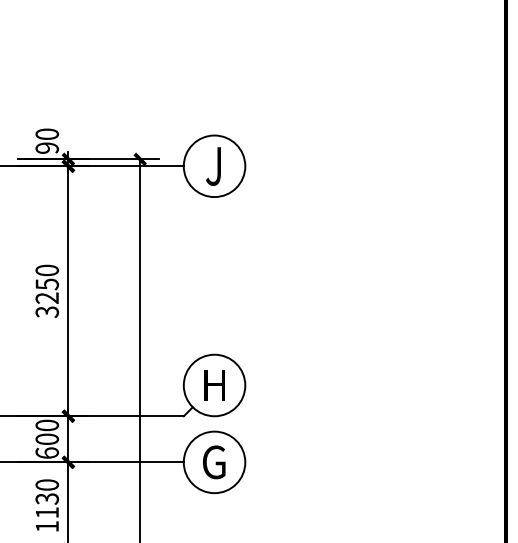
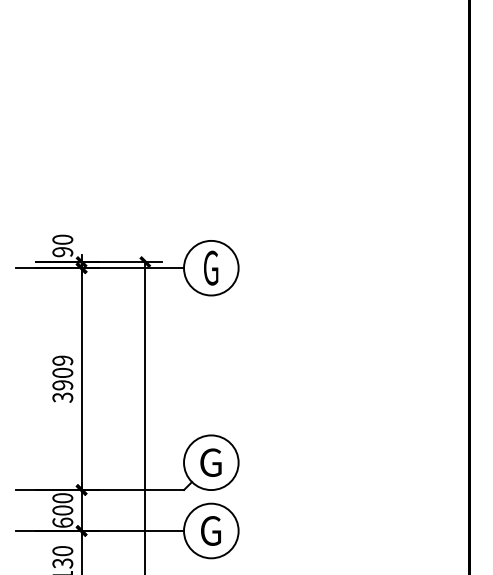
text: (213, 165) -> (210, 267), J -> G
text: (46, 283) -> (62, 372), 3250 -> 3909
text: (213, 385) -> (210, 462), H -> G

